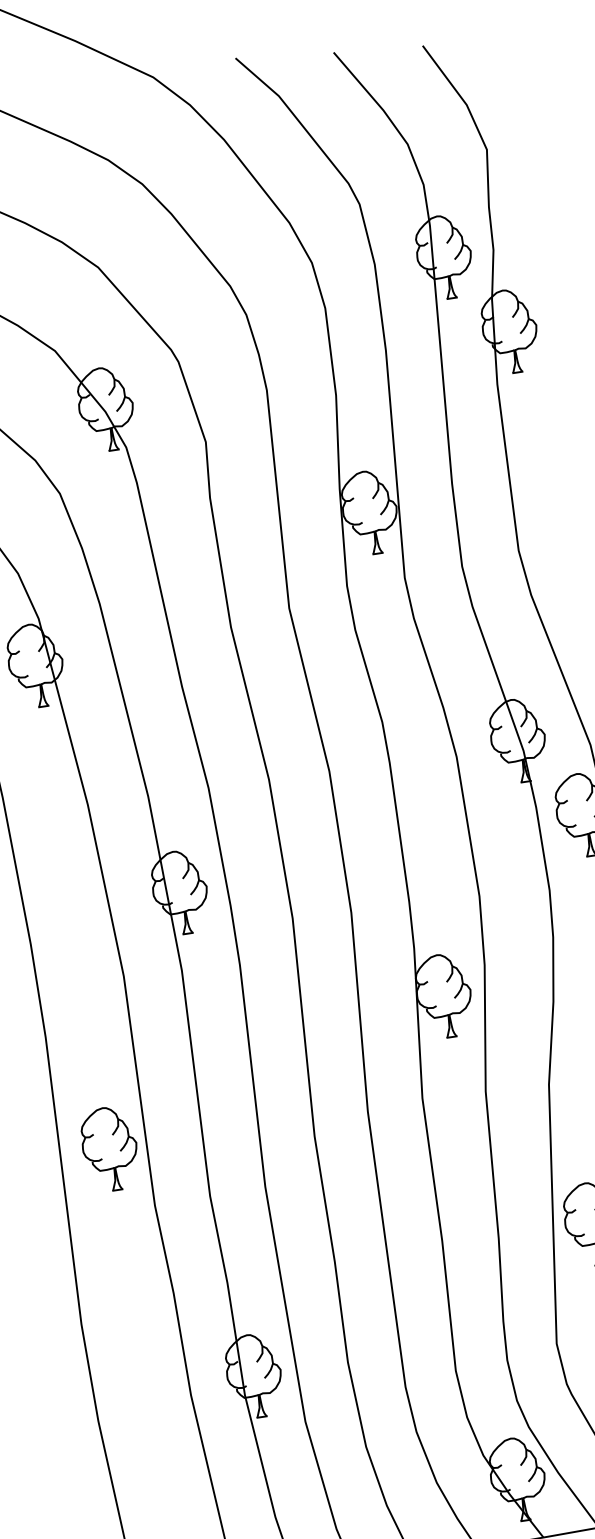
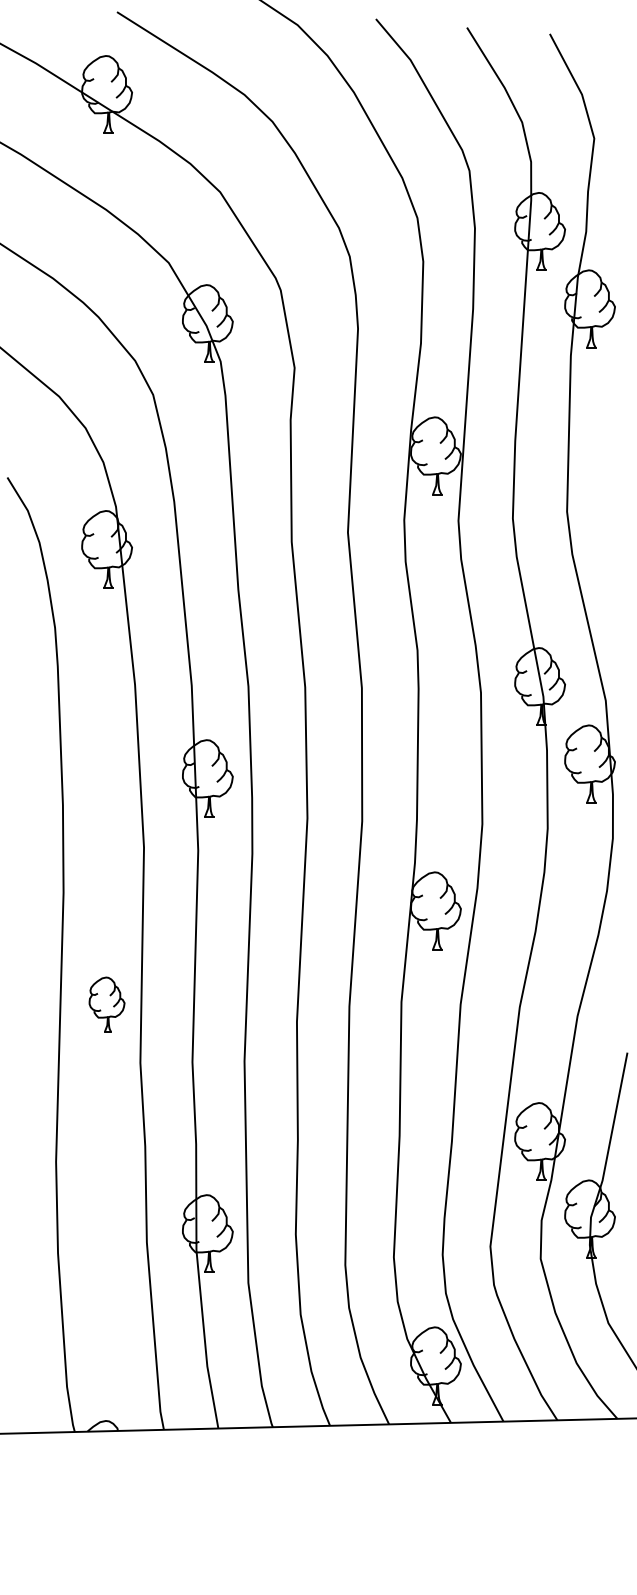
part: (109, 1149) -> (106, 1004), size x0.7

